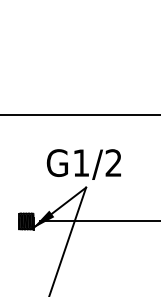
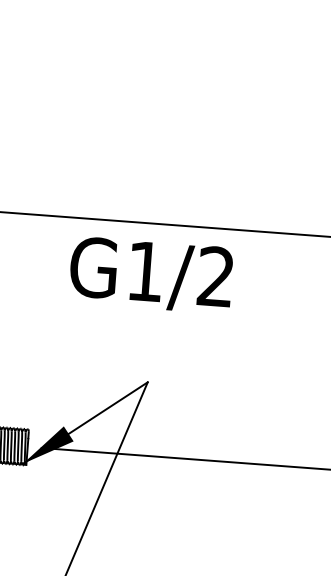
text: (83, 164) -> (150, 274), moved

